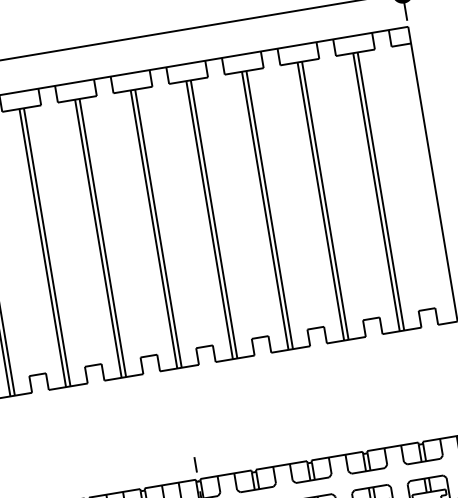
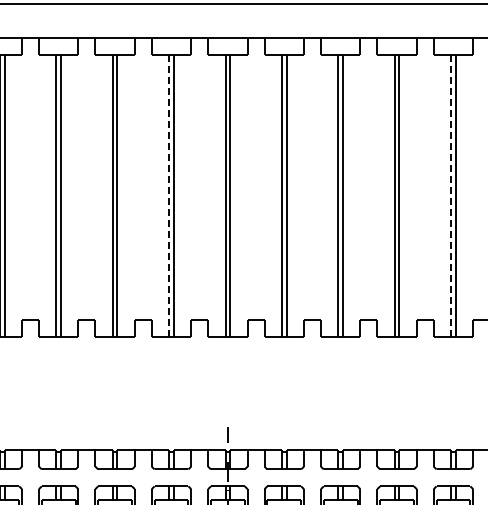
line: (376, 191) -> (451, 195), solid -> dashed
line: (98, 238) -> (169, 195), solid -> dashed

